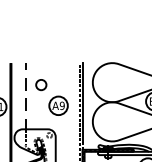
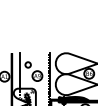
line: (25, 97) -> (19, 71), dashed -> solid

